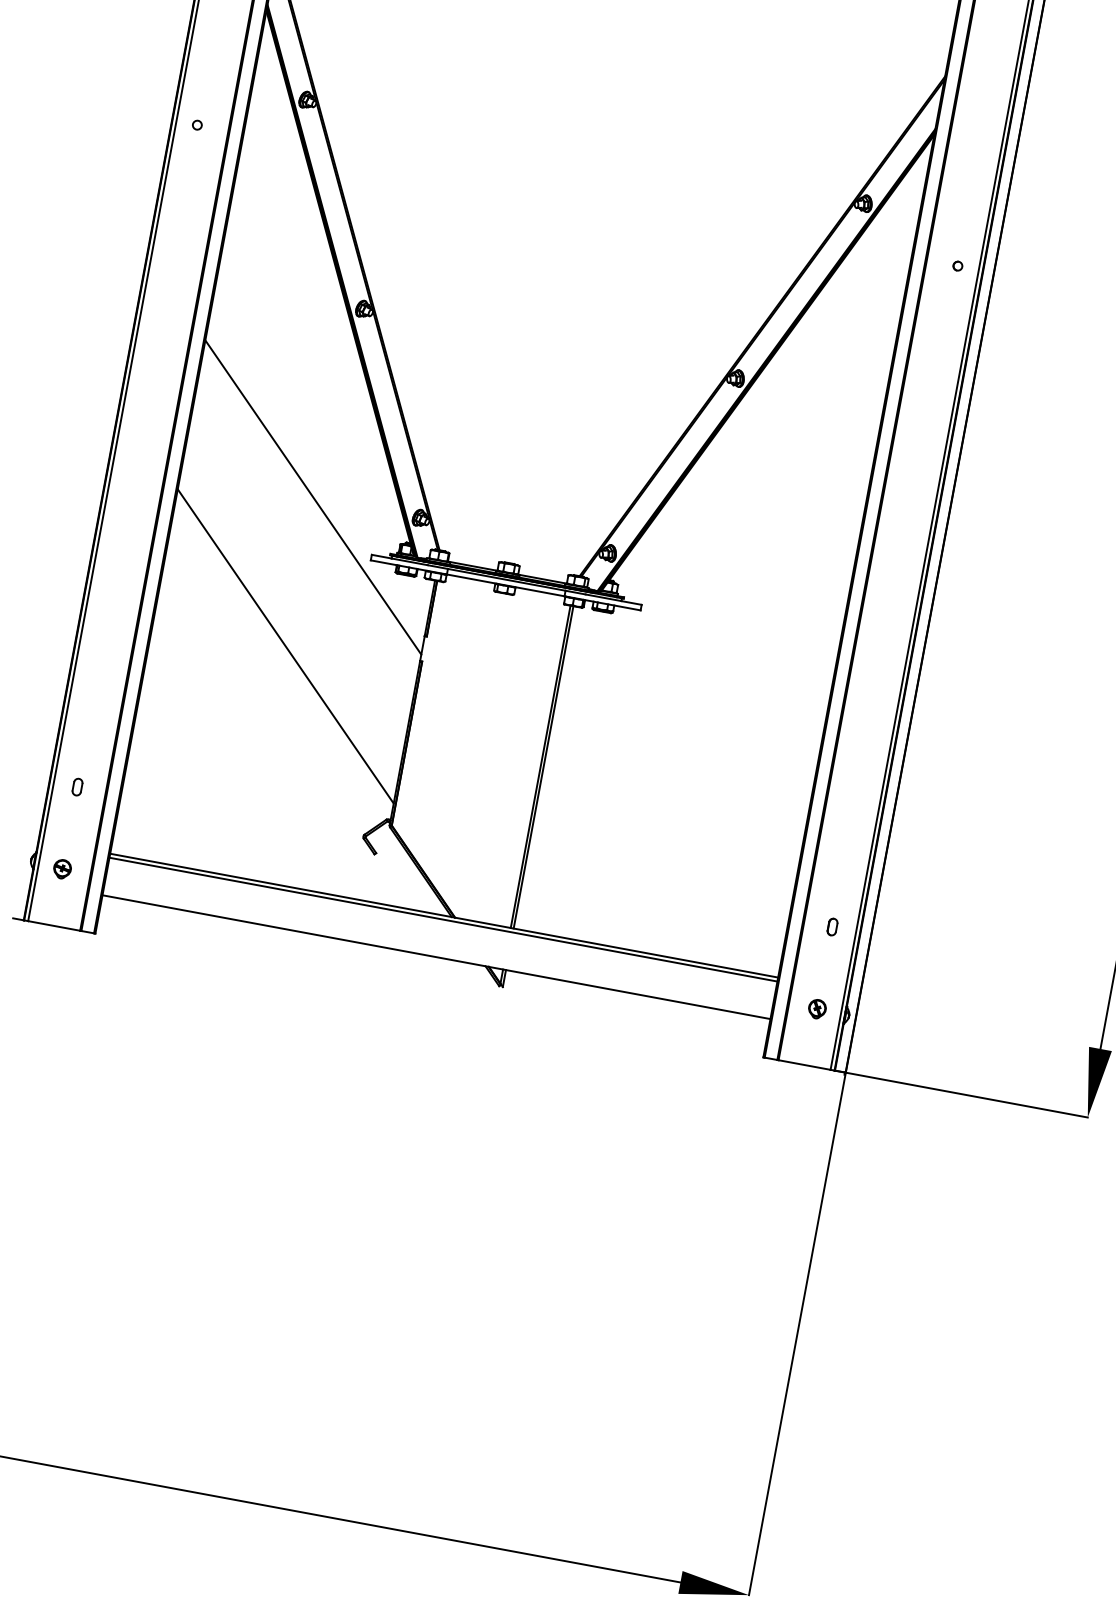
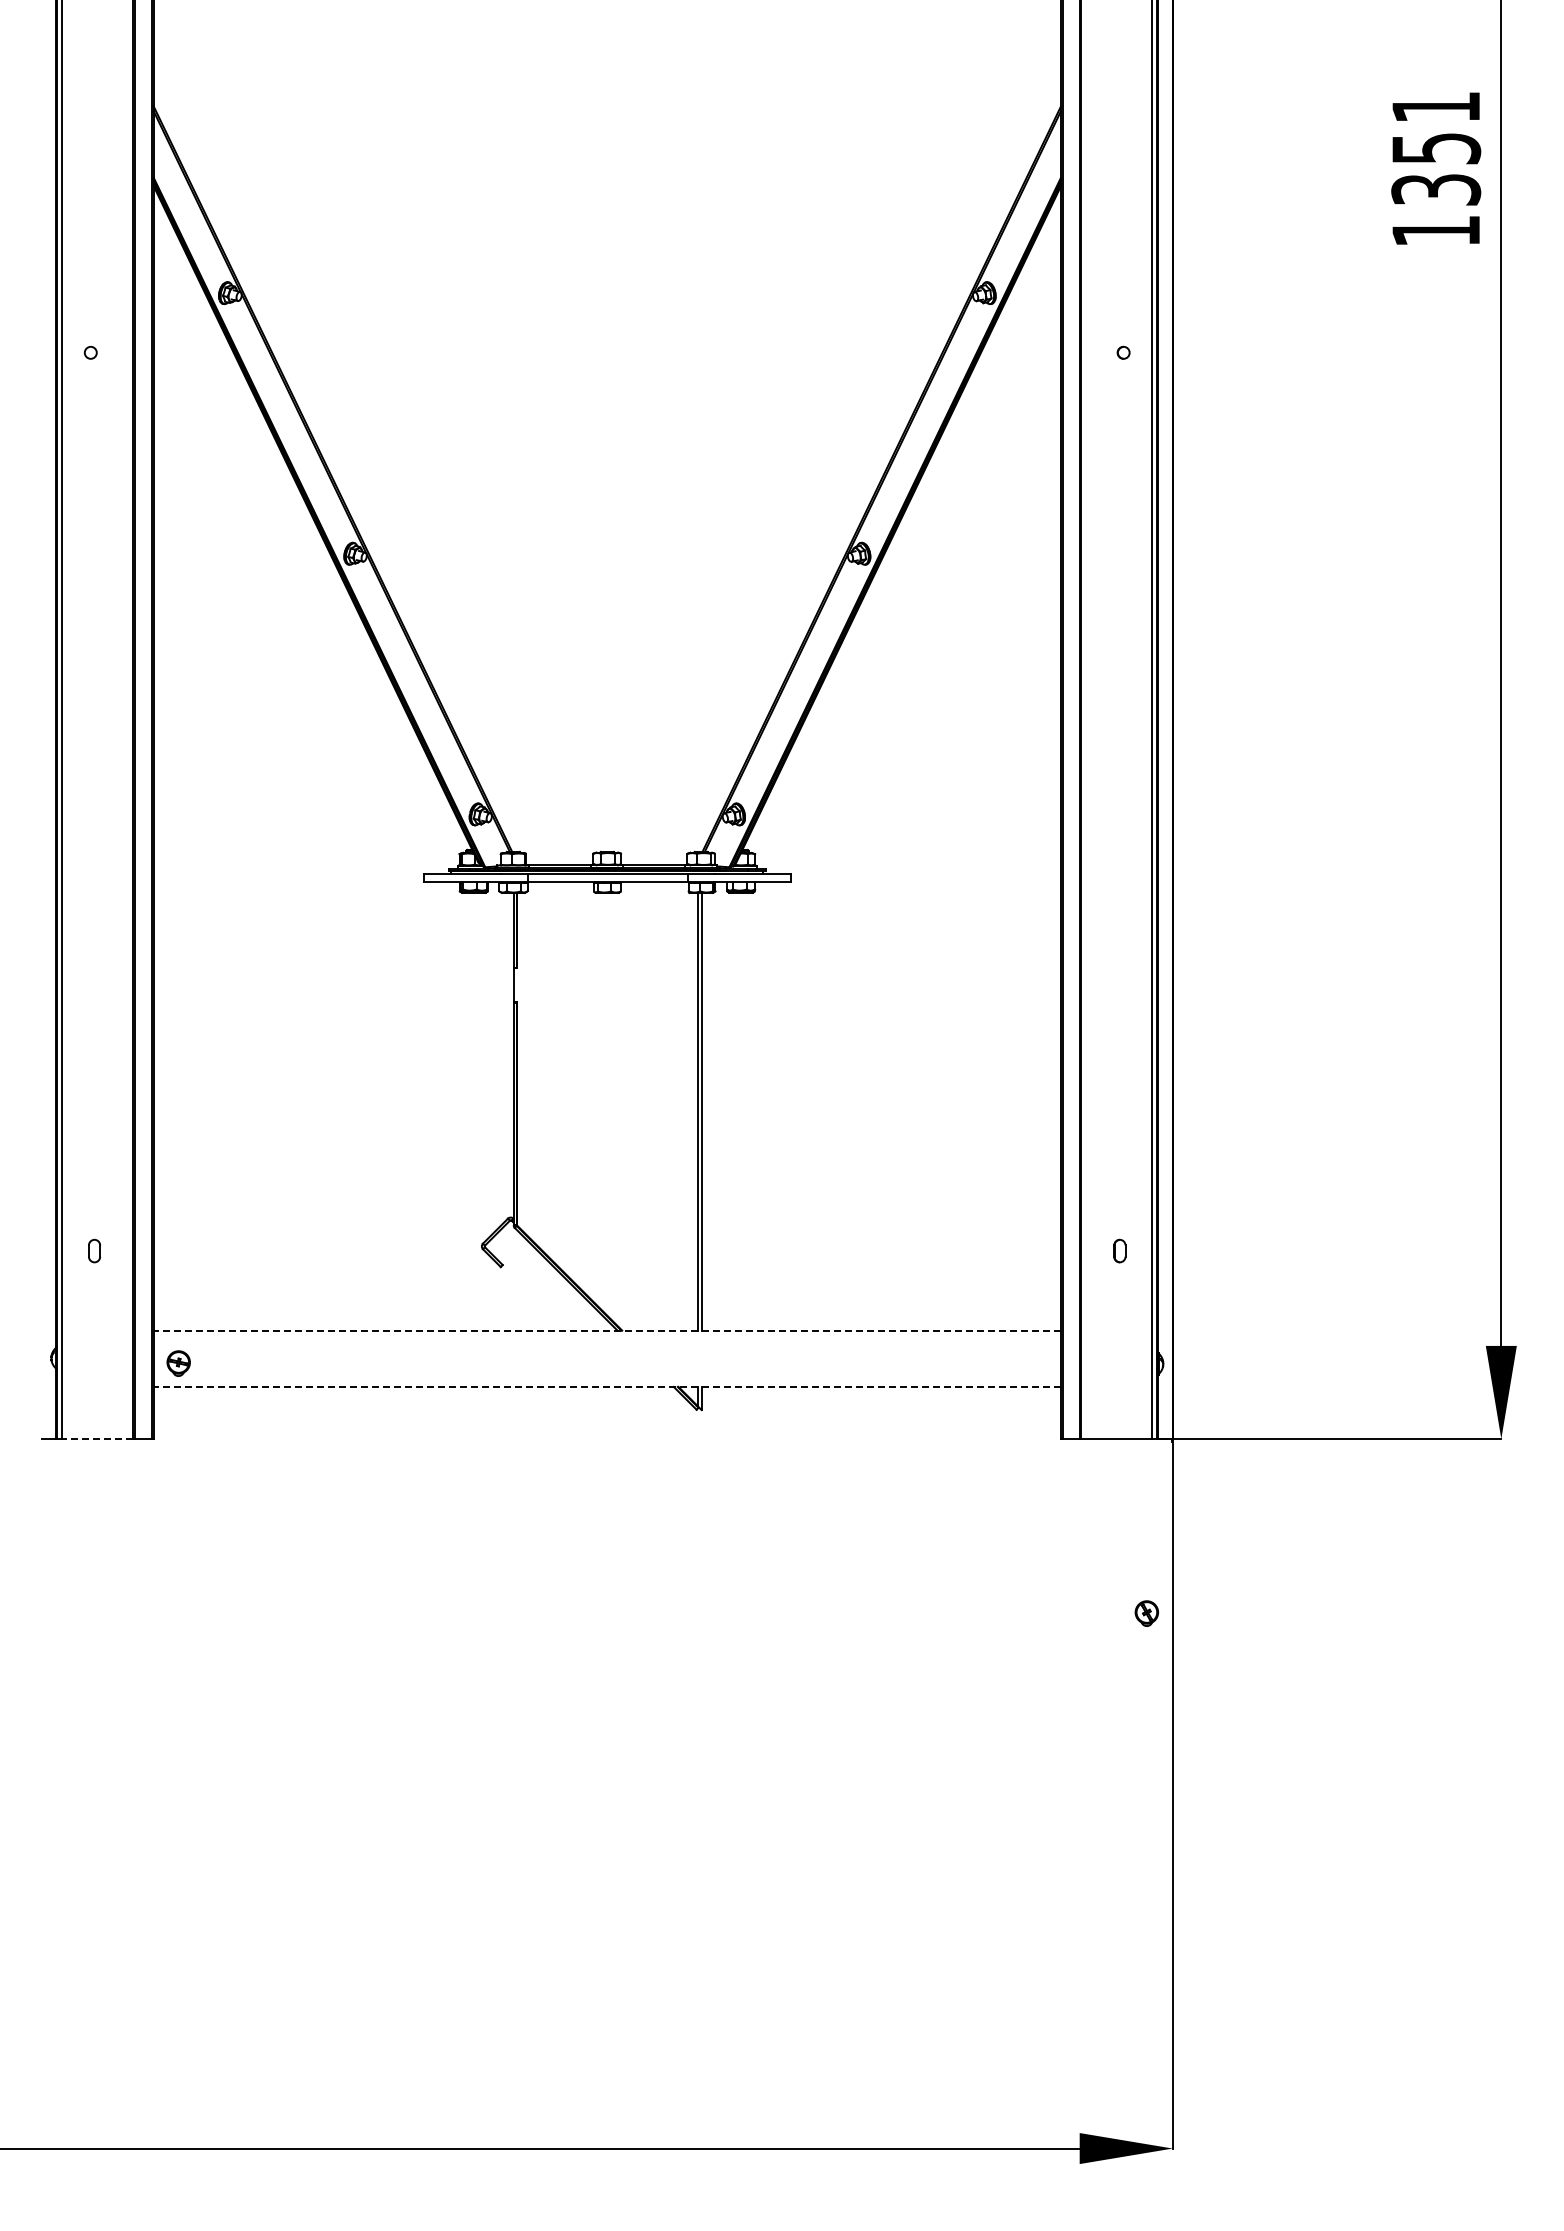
line: (313, 497) -> (333, 813), removed
line: (285, 646) -> (333, 1015), removed
part: (62, 869) -> (178, 1363), moved
line: (444, 915) -> (607, 1330), solid -> dashed
line: (442, 919) -> (606, 1336), removed
line: (53, 926) -> (97, 1439), solid -> dashed
line: (436, 956) -> (607, 1386), solid -> dashed
part: (817, 1009) -> (1146, 1613), moved

